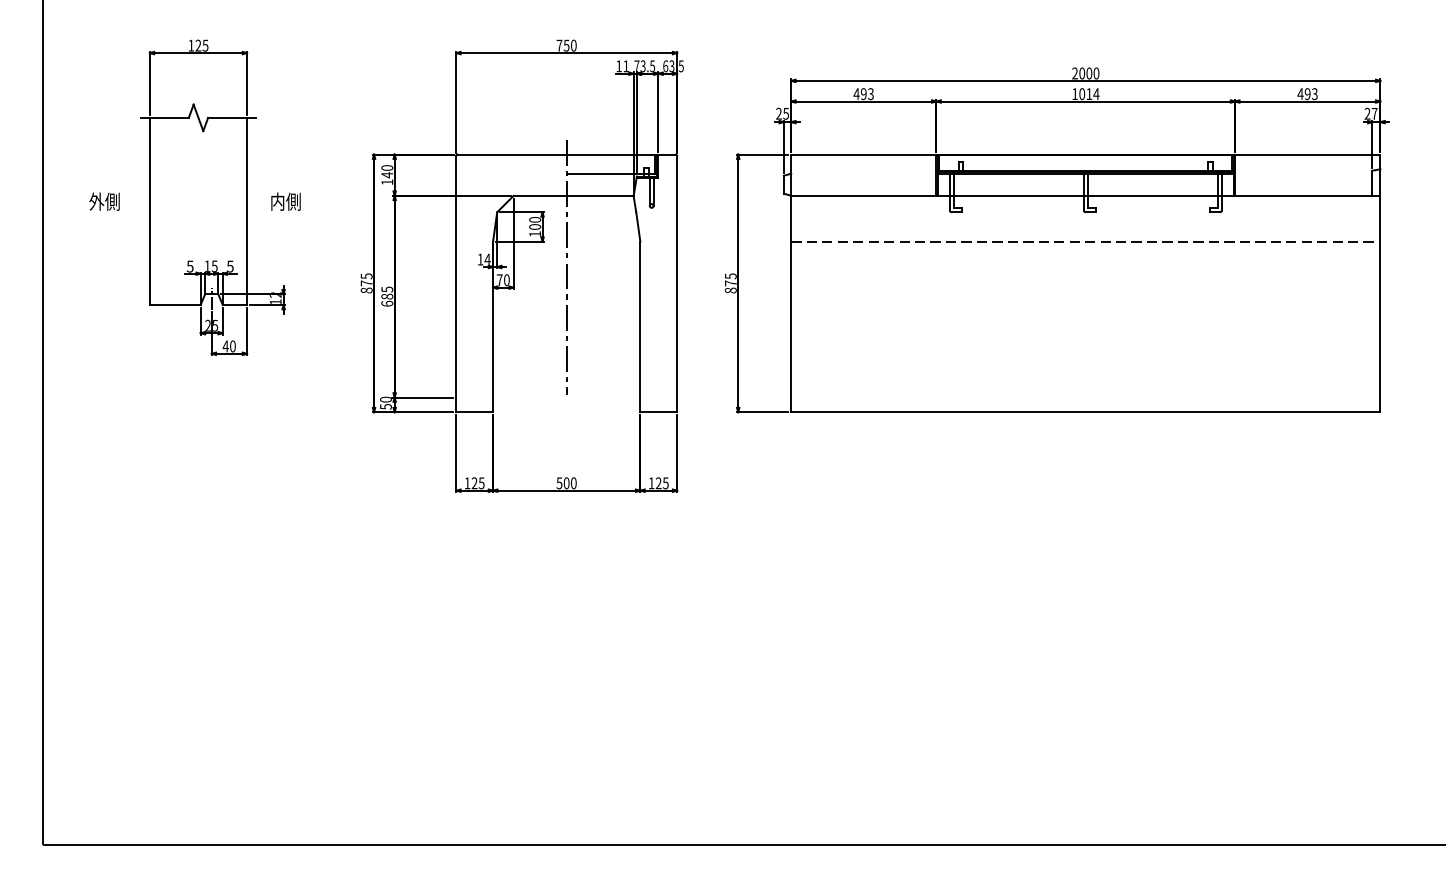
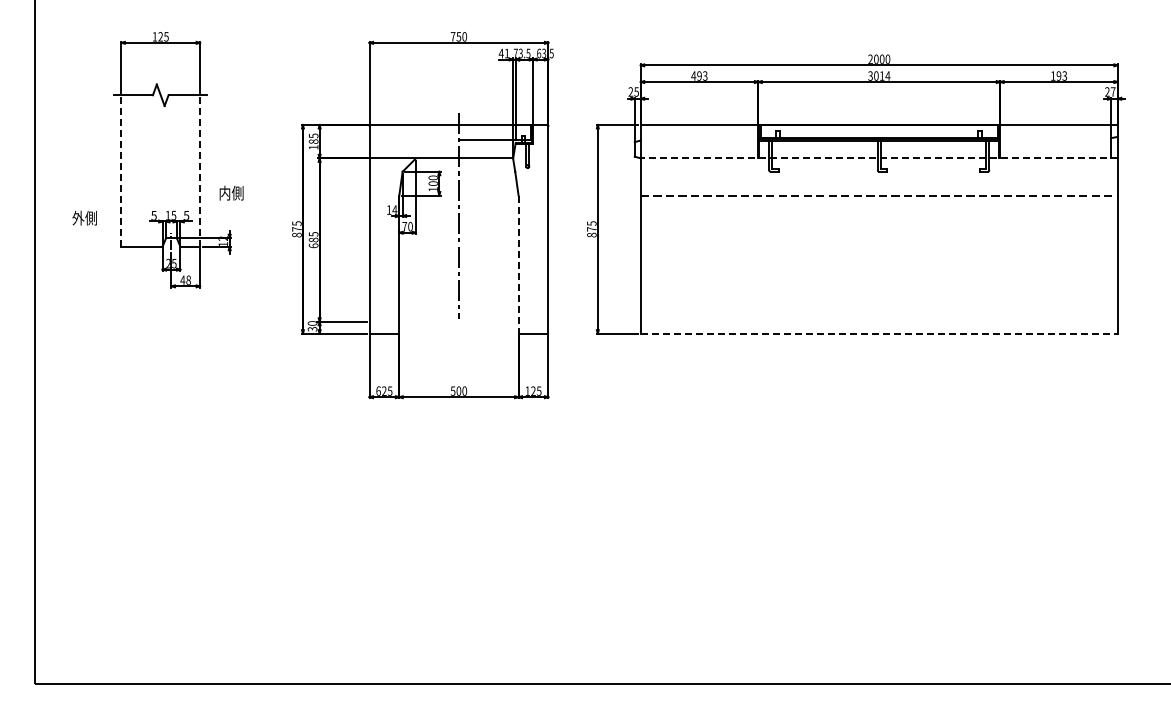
text: (618, 66) -> (500, 53), 11 -> 41
text: (1074, 93) -> (870, 75), 1014 -> 3014
text: (1299, 93) -> (1052, 75), 493 -> 193
text: (387, 171) -> (313, 138), 140 -> 185
line: (1086, 195) -> (879, 158), solid -> dashed
text: (104, 200) -> (84, 217), moved
text: (285, 200) -> (231, 192), moved
line: (150, 211) -> (121, 171), solid -> dashed
line: (247, 211) -> (200, 171), solid -> dashed
line: (640, 328) -> (518, 265), solid -> dashed
text: (232, 346) -> (188, 280), 40 -> 48
text: (384, 407) -> (311, 329), 50 -> 30
line: (1086, 412) -> (879, 333), solid -> dashed
text: (467, 482) -> (378, 390), 125 -> 625

